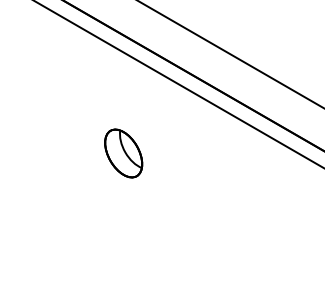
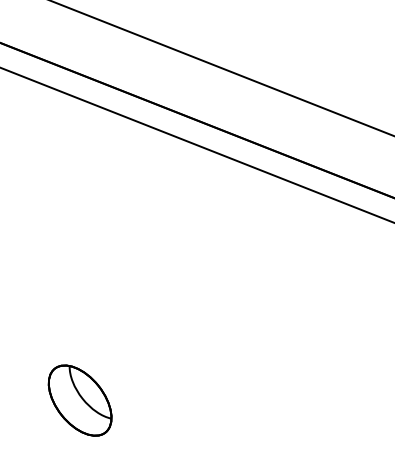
part: (123, 153) -> (79, 400), moved

